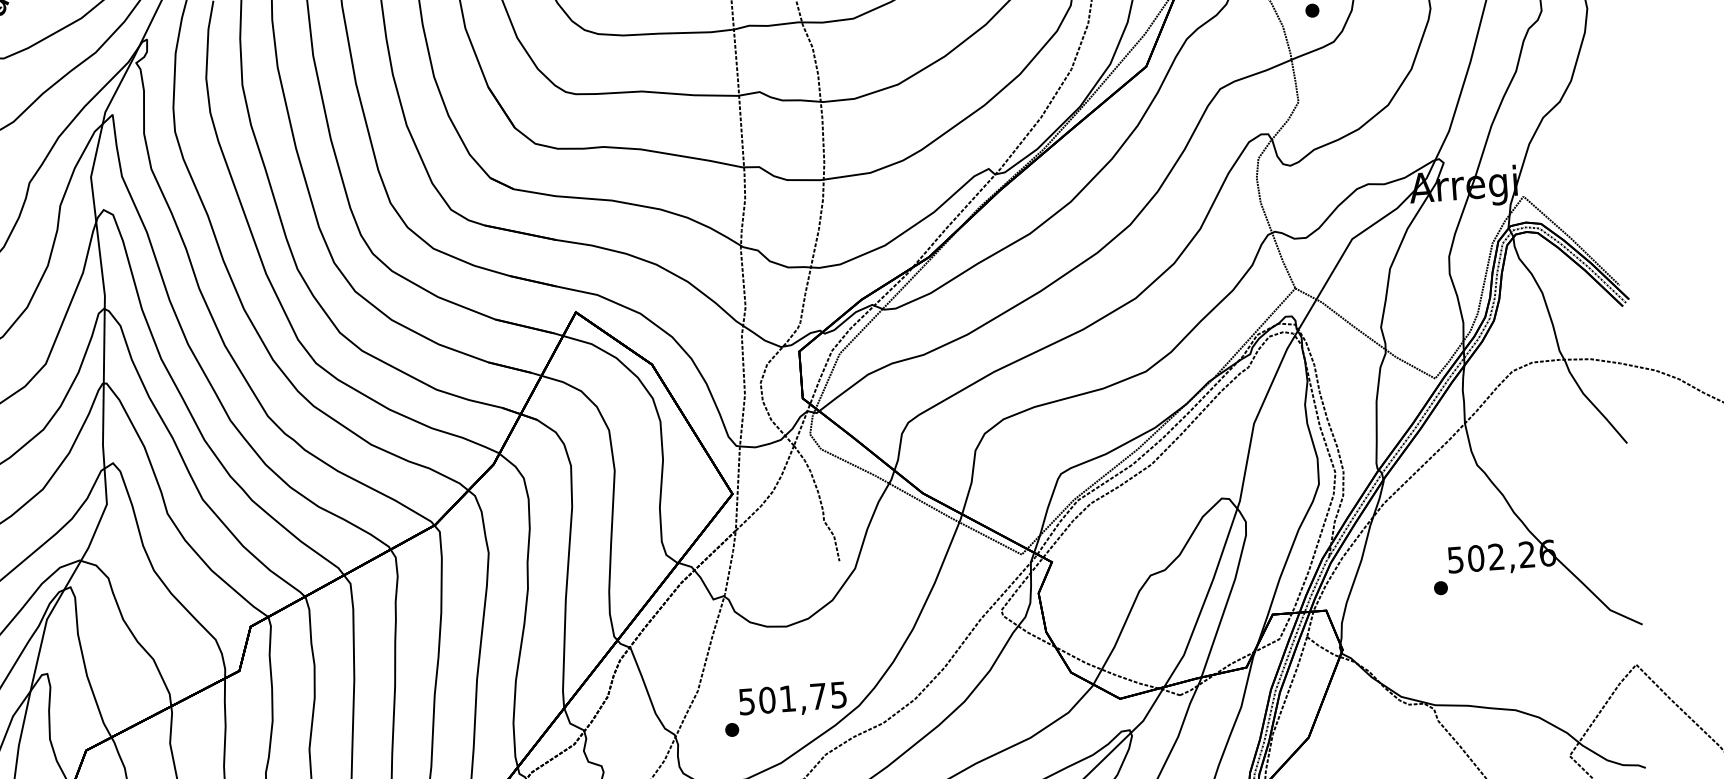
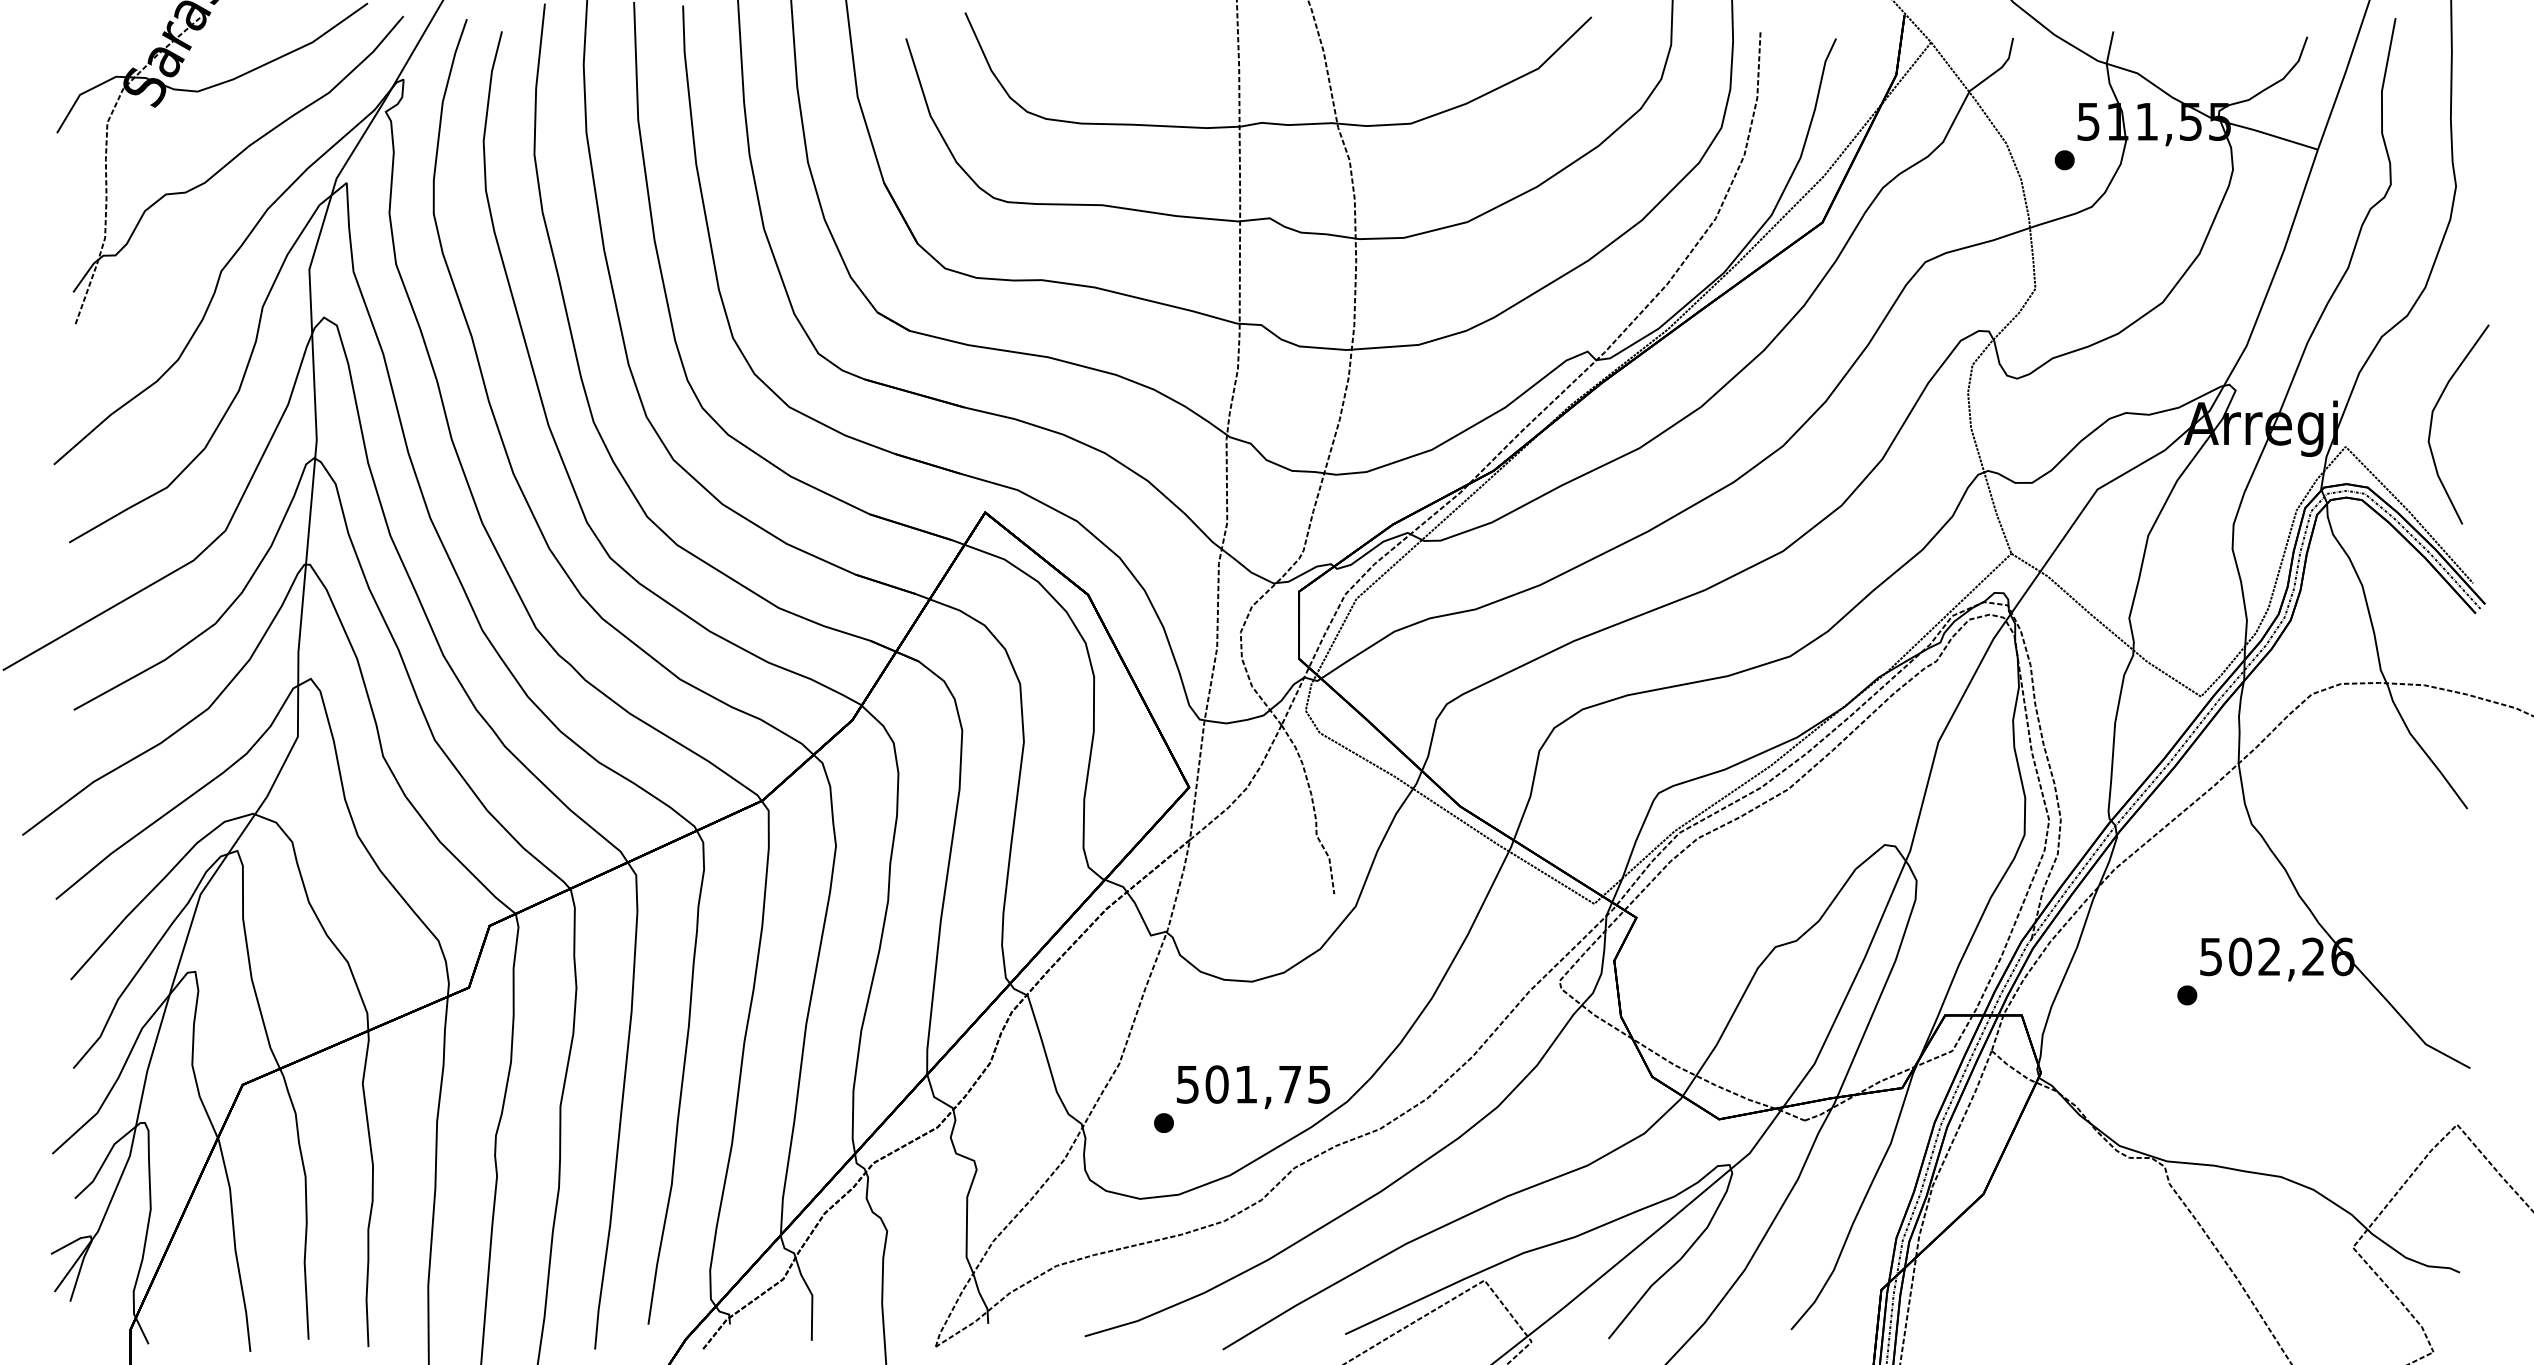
curve: (1582, 175) -> (2432, 422), added

